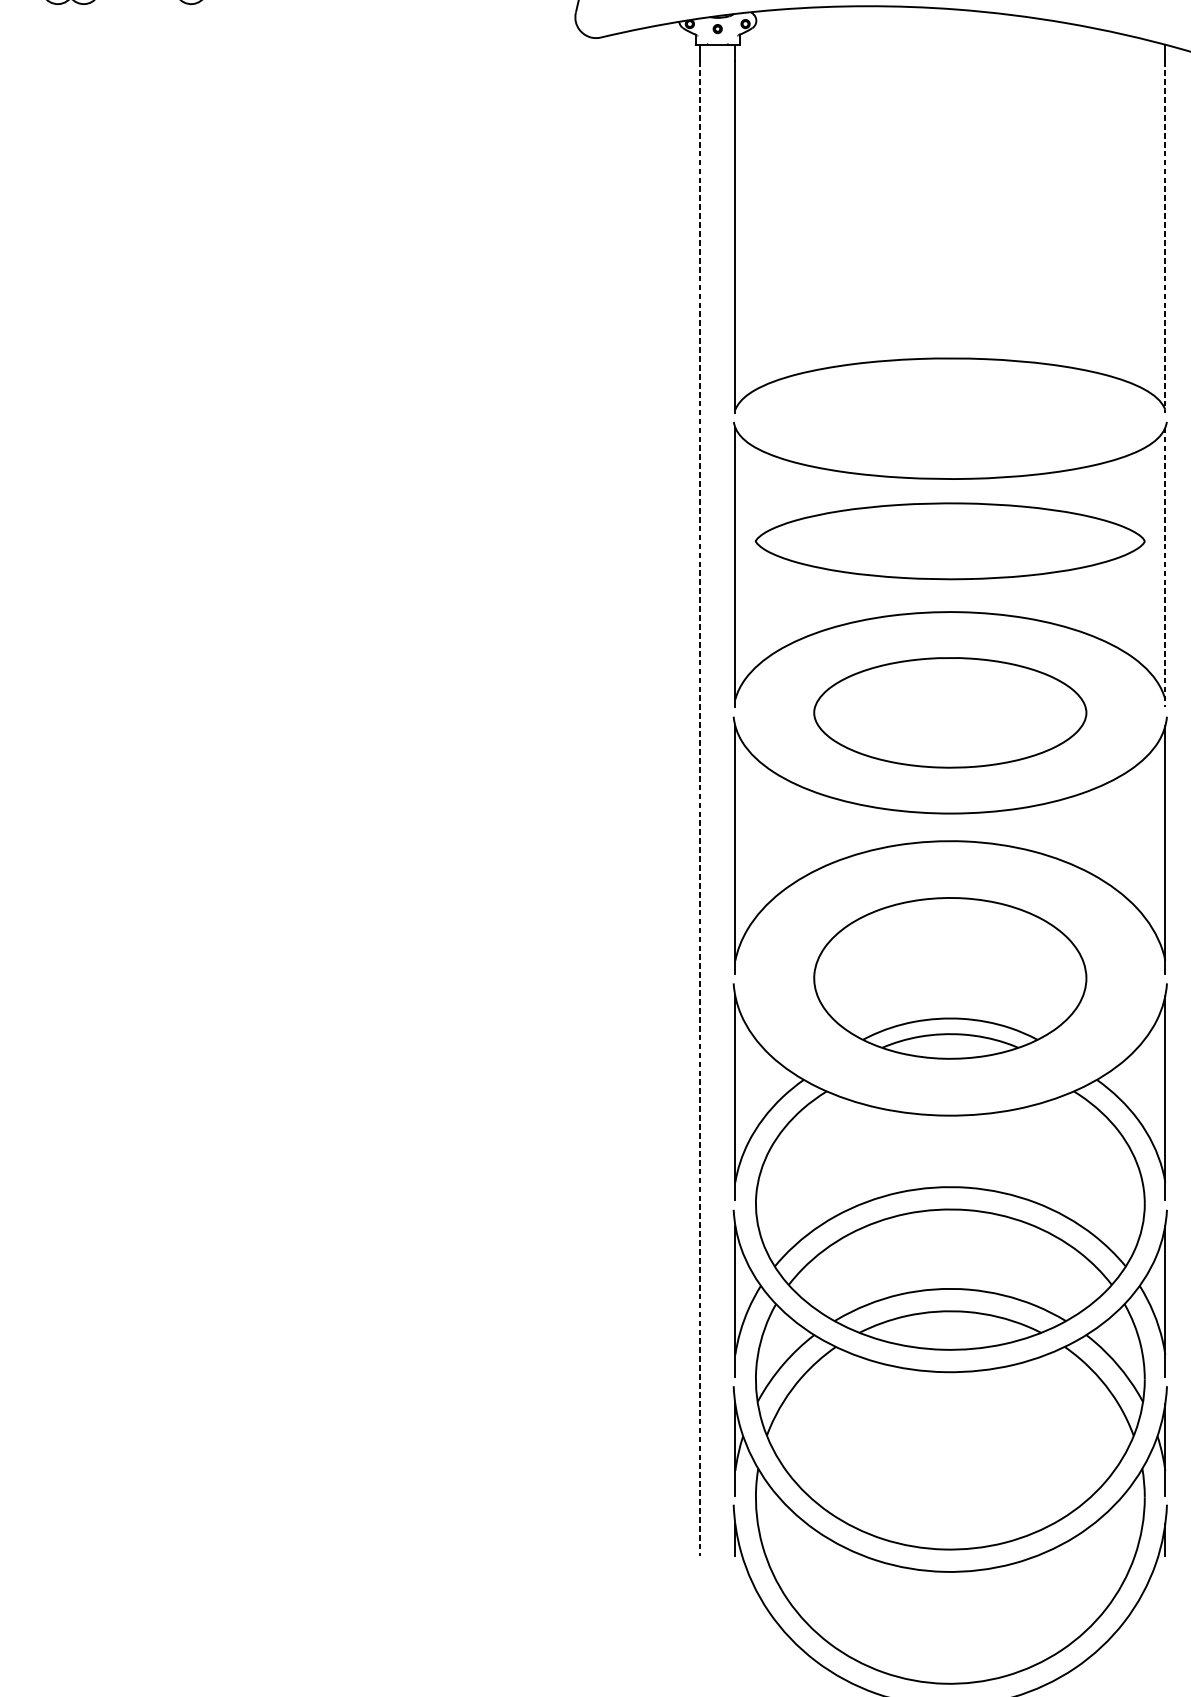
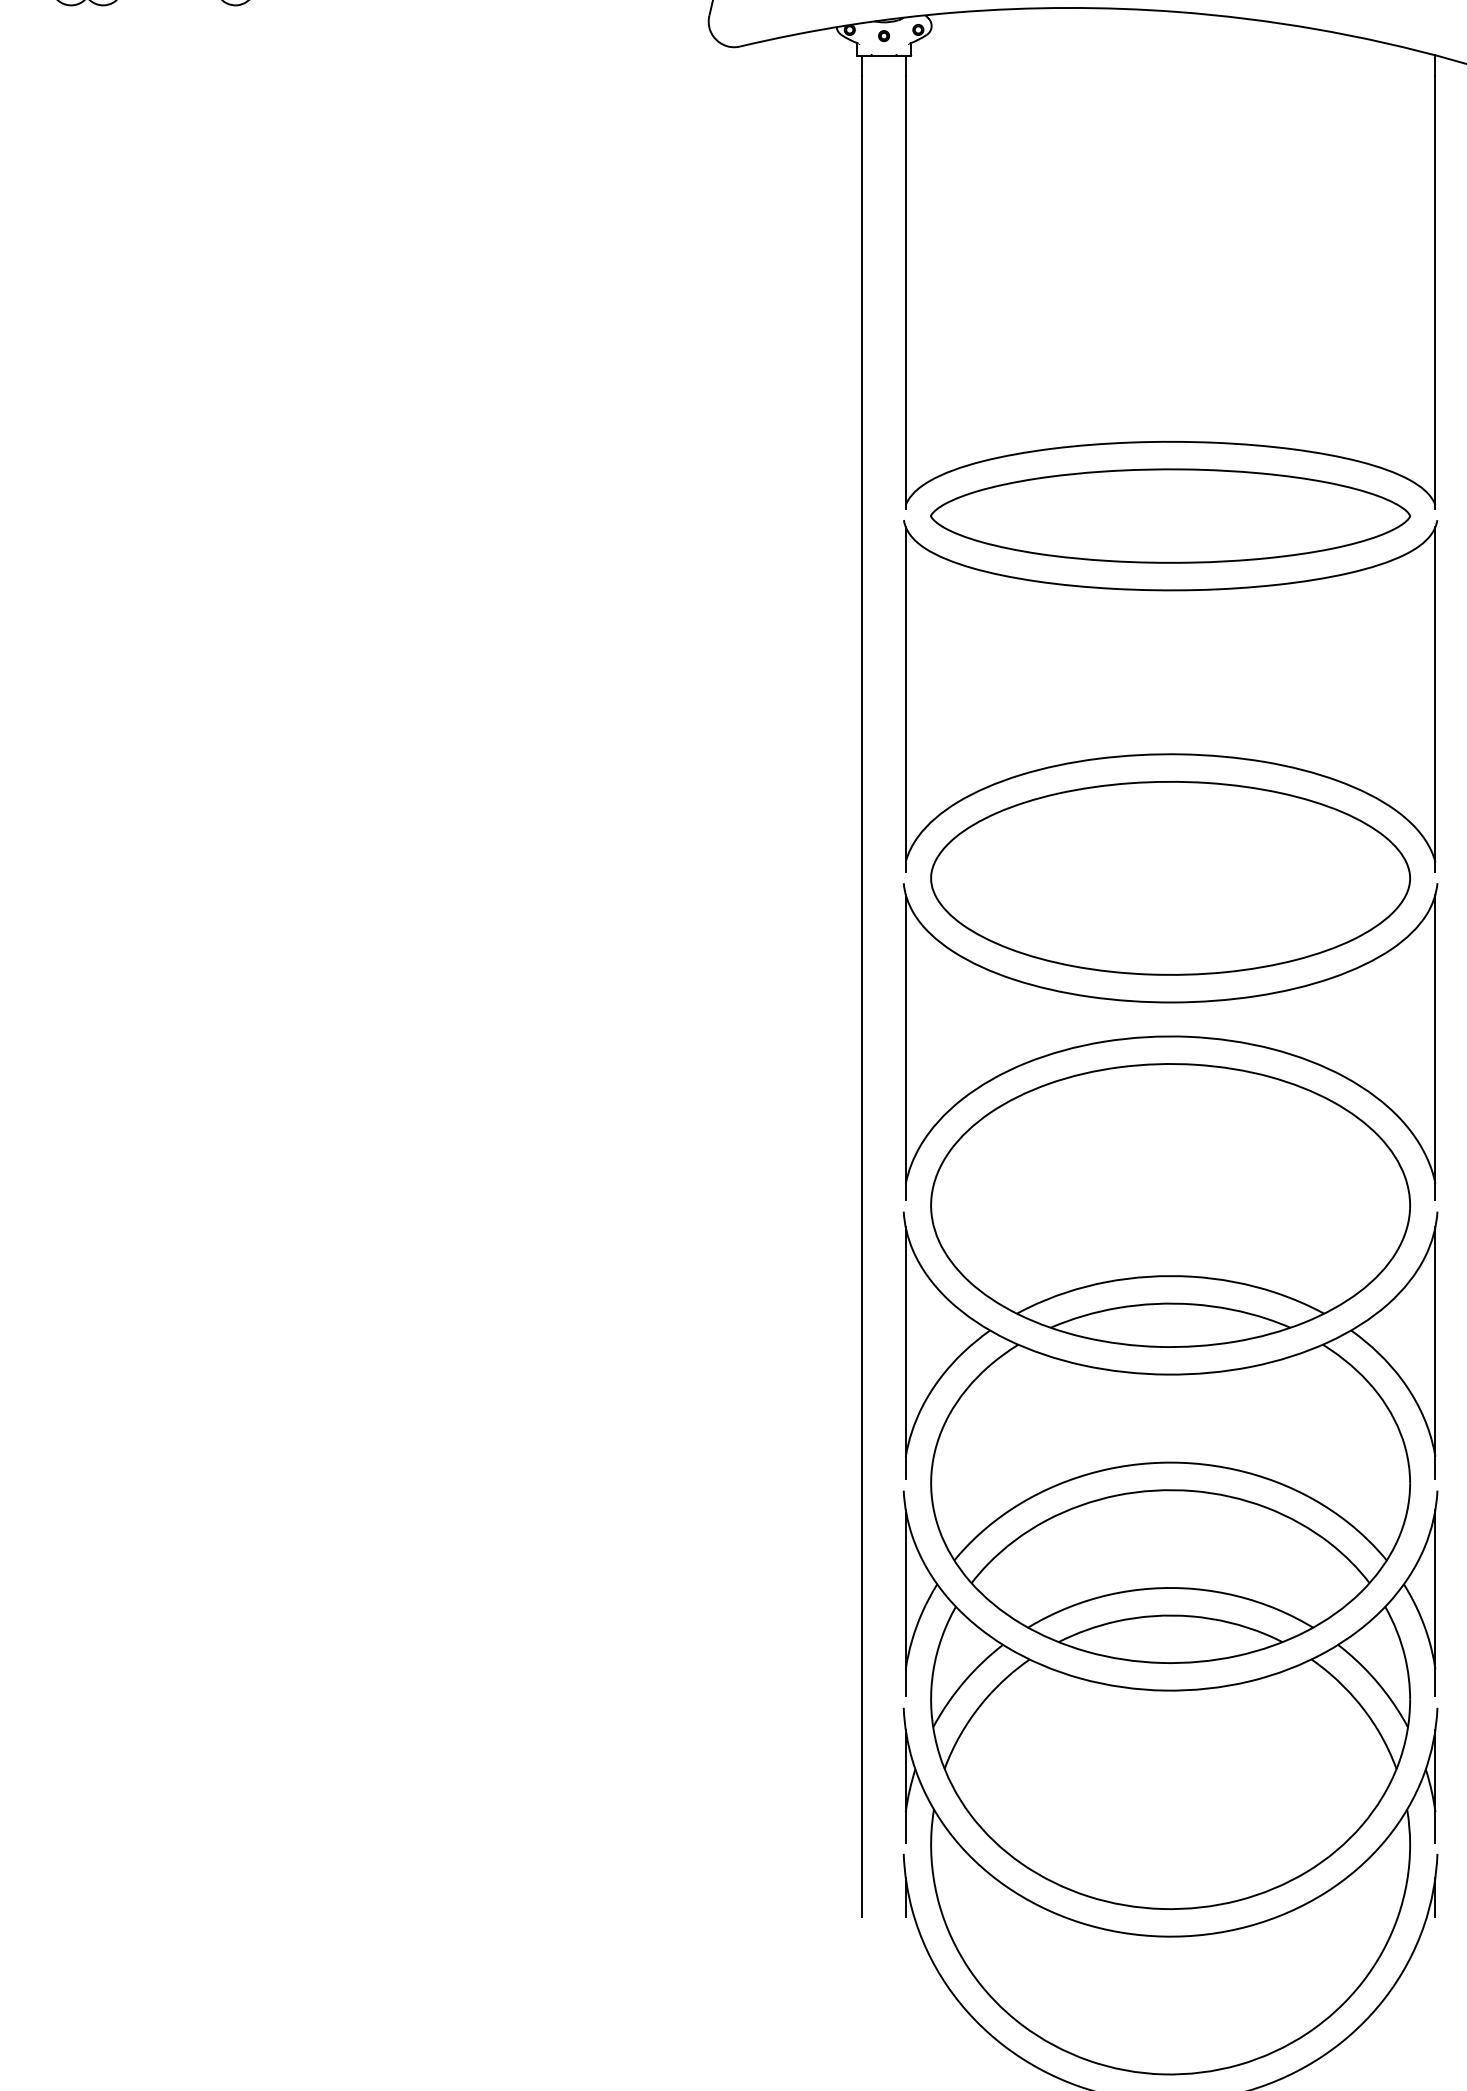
line: (1165, 237) -> (1435, 292), dashed -> solid
part: (950, 540) -> (1170, 515), moved
line: (1165, 567) -> (1435, 699), dashed -> solid
part: (950, 712) -> (1170, 878), size x1.43
line: (700, 808) -> (862, 996), dashed -> solid
part: (950, 978) -> (1170, 1205), size x1.43

